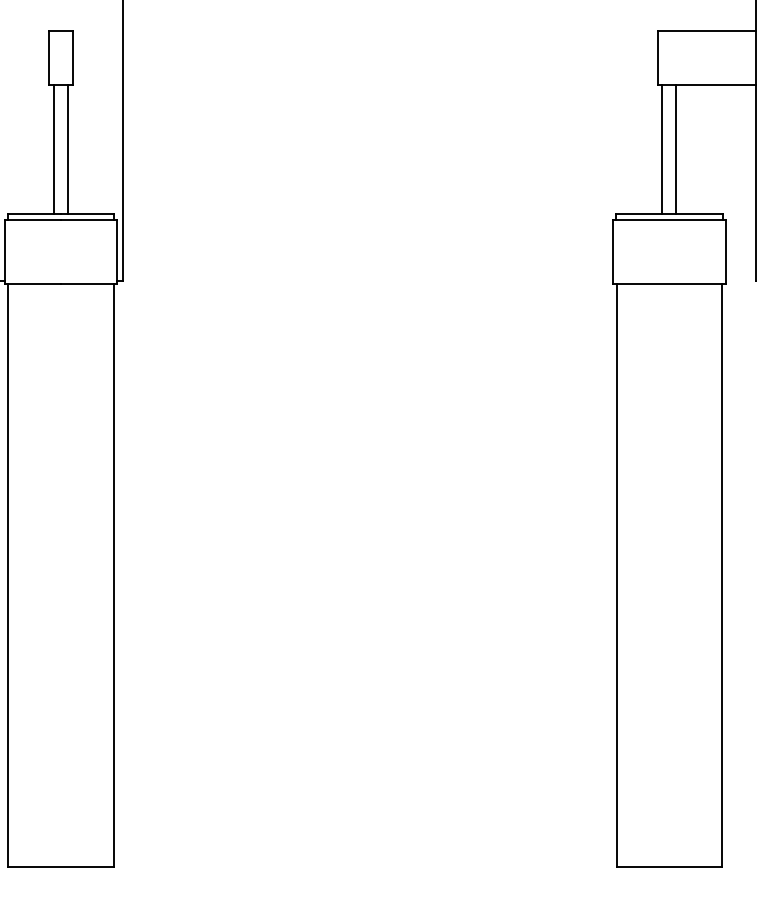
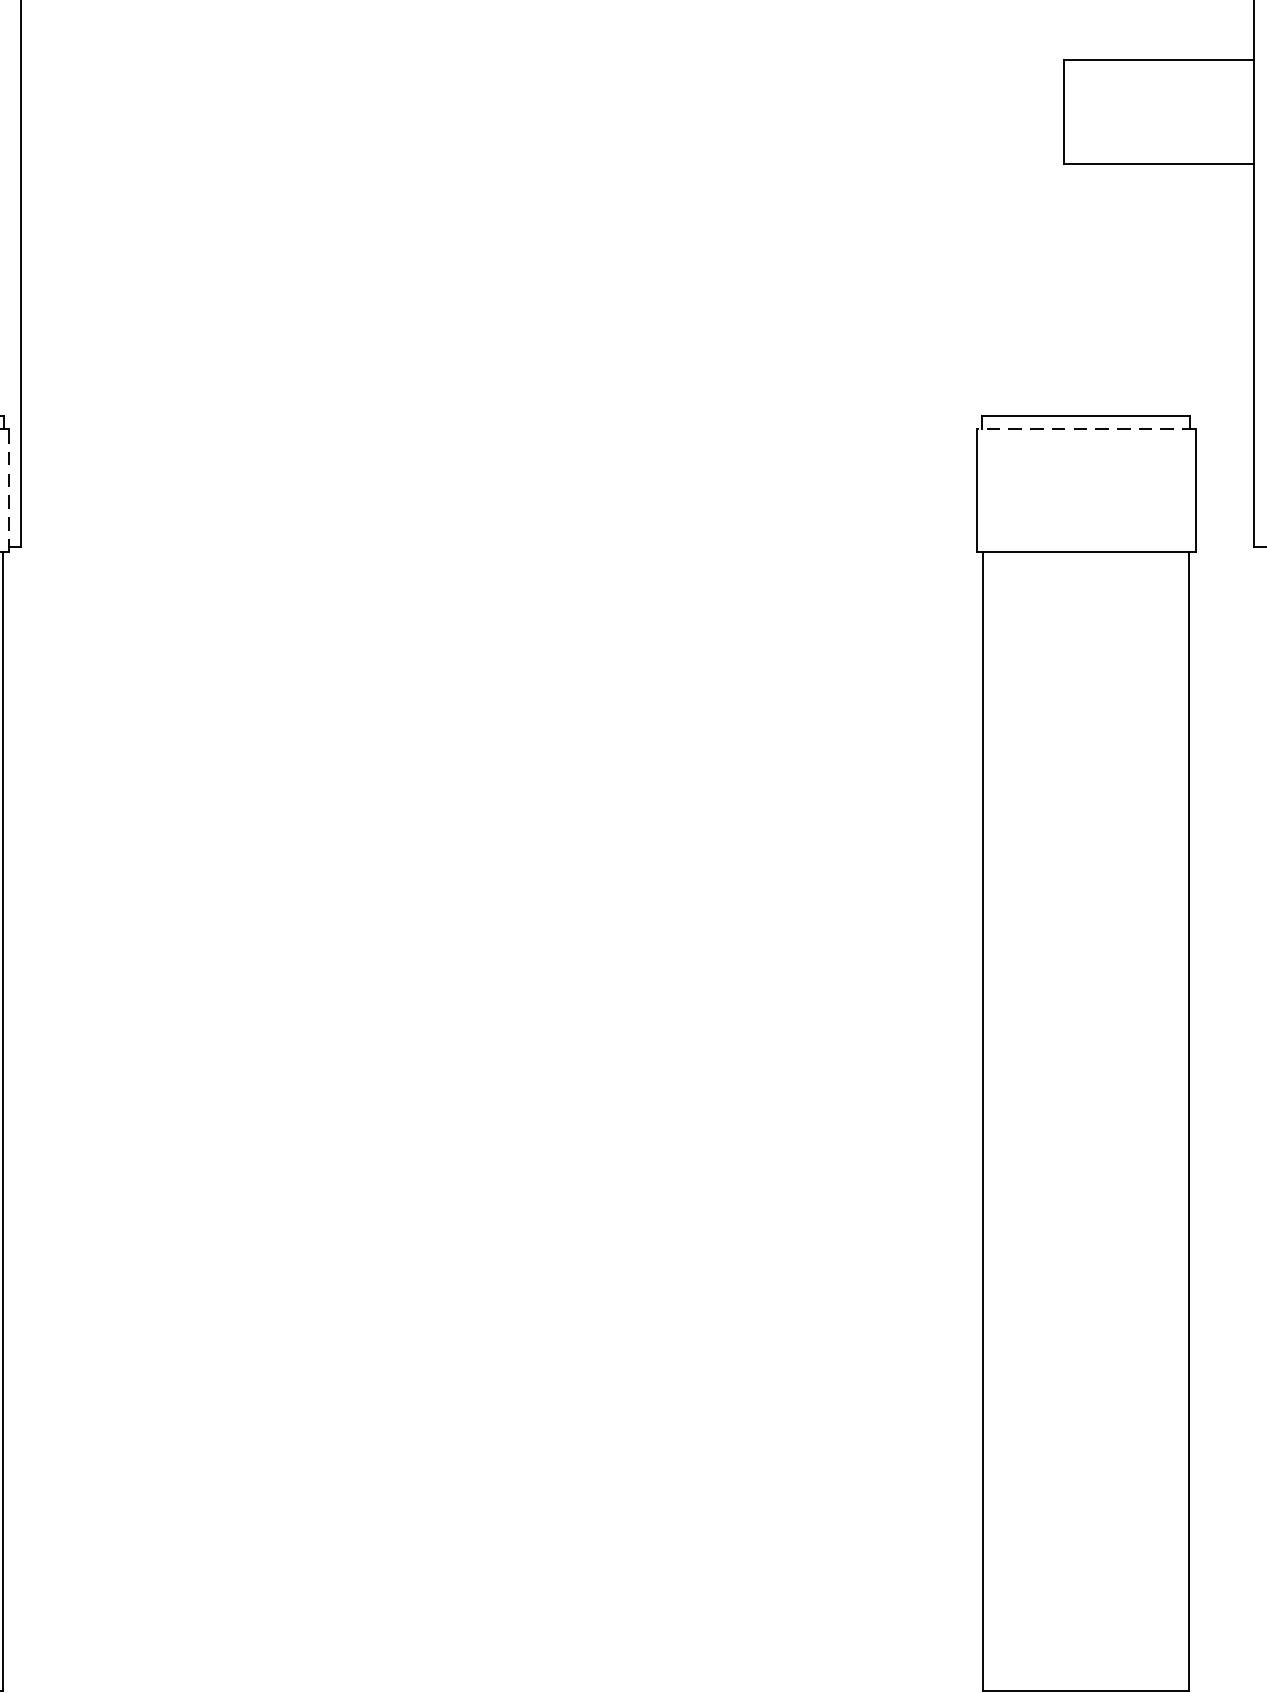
line: (662, 148) -> (1072, 288), removed
line: (676, 148) -> (1099, 288), removed
line: (668, 220) -> (1084, 429), solid -> dashed
line: (117, 251) -> (9, 489), solid -> dashed

